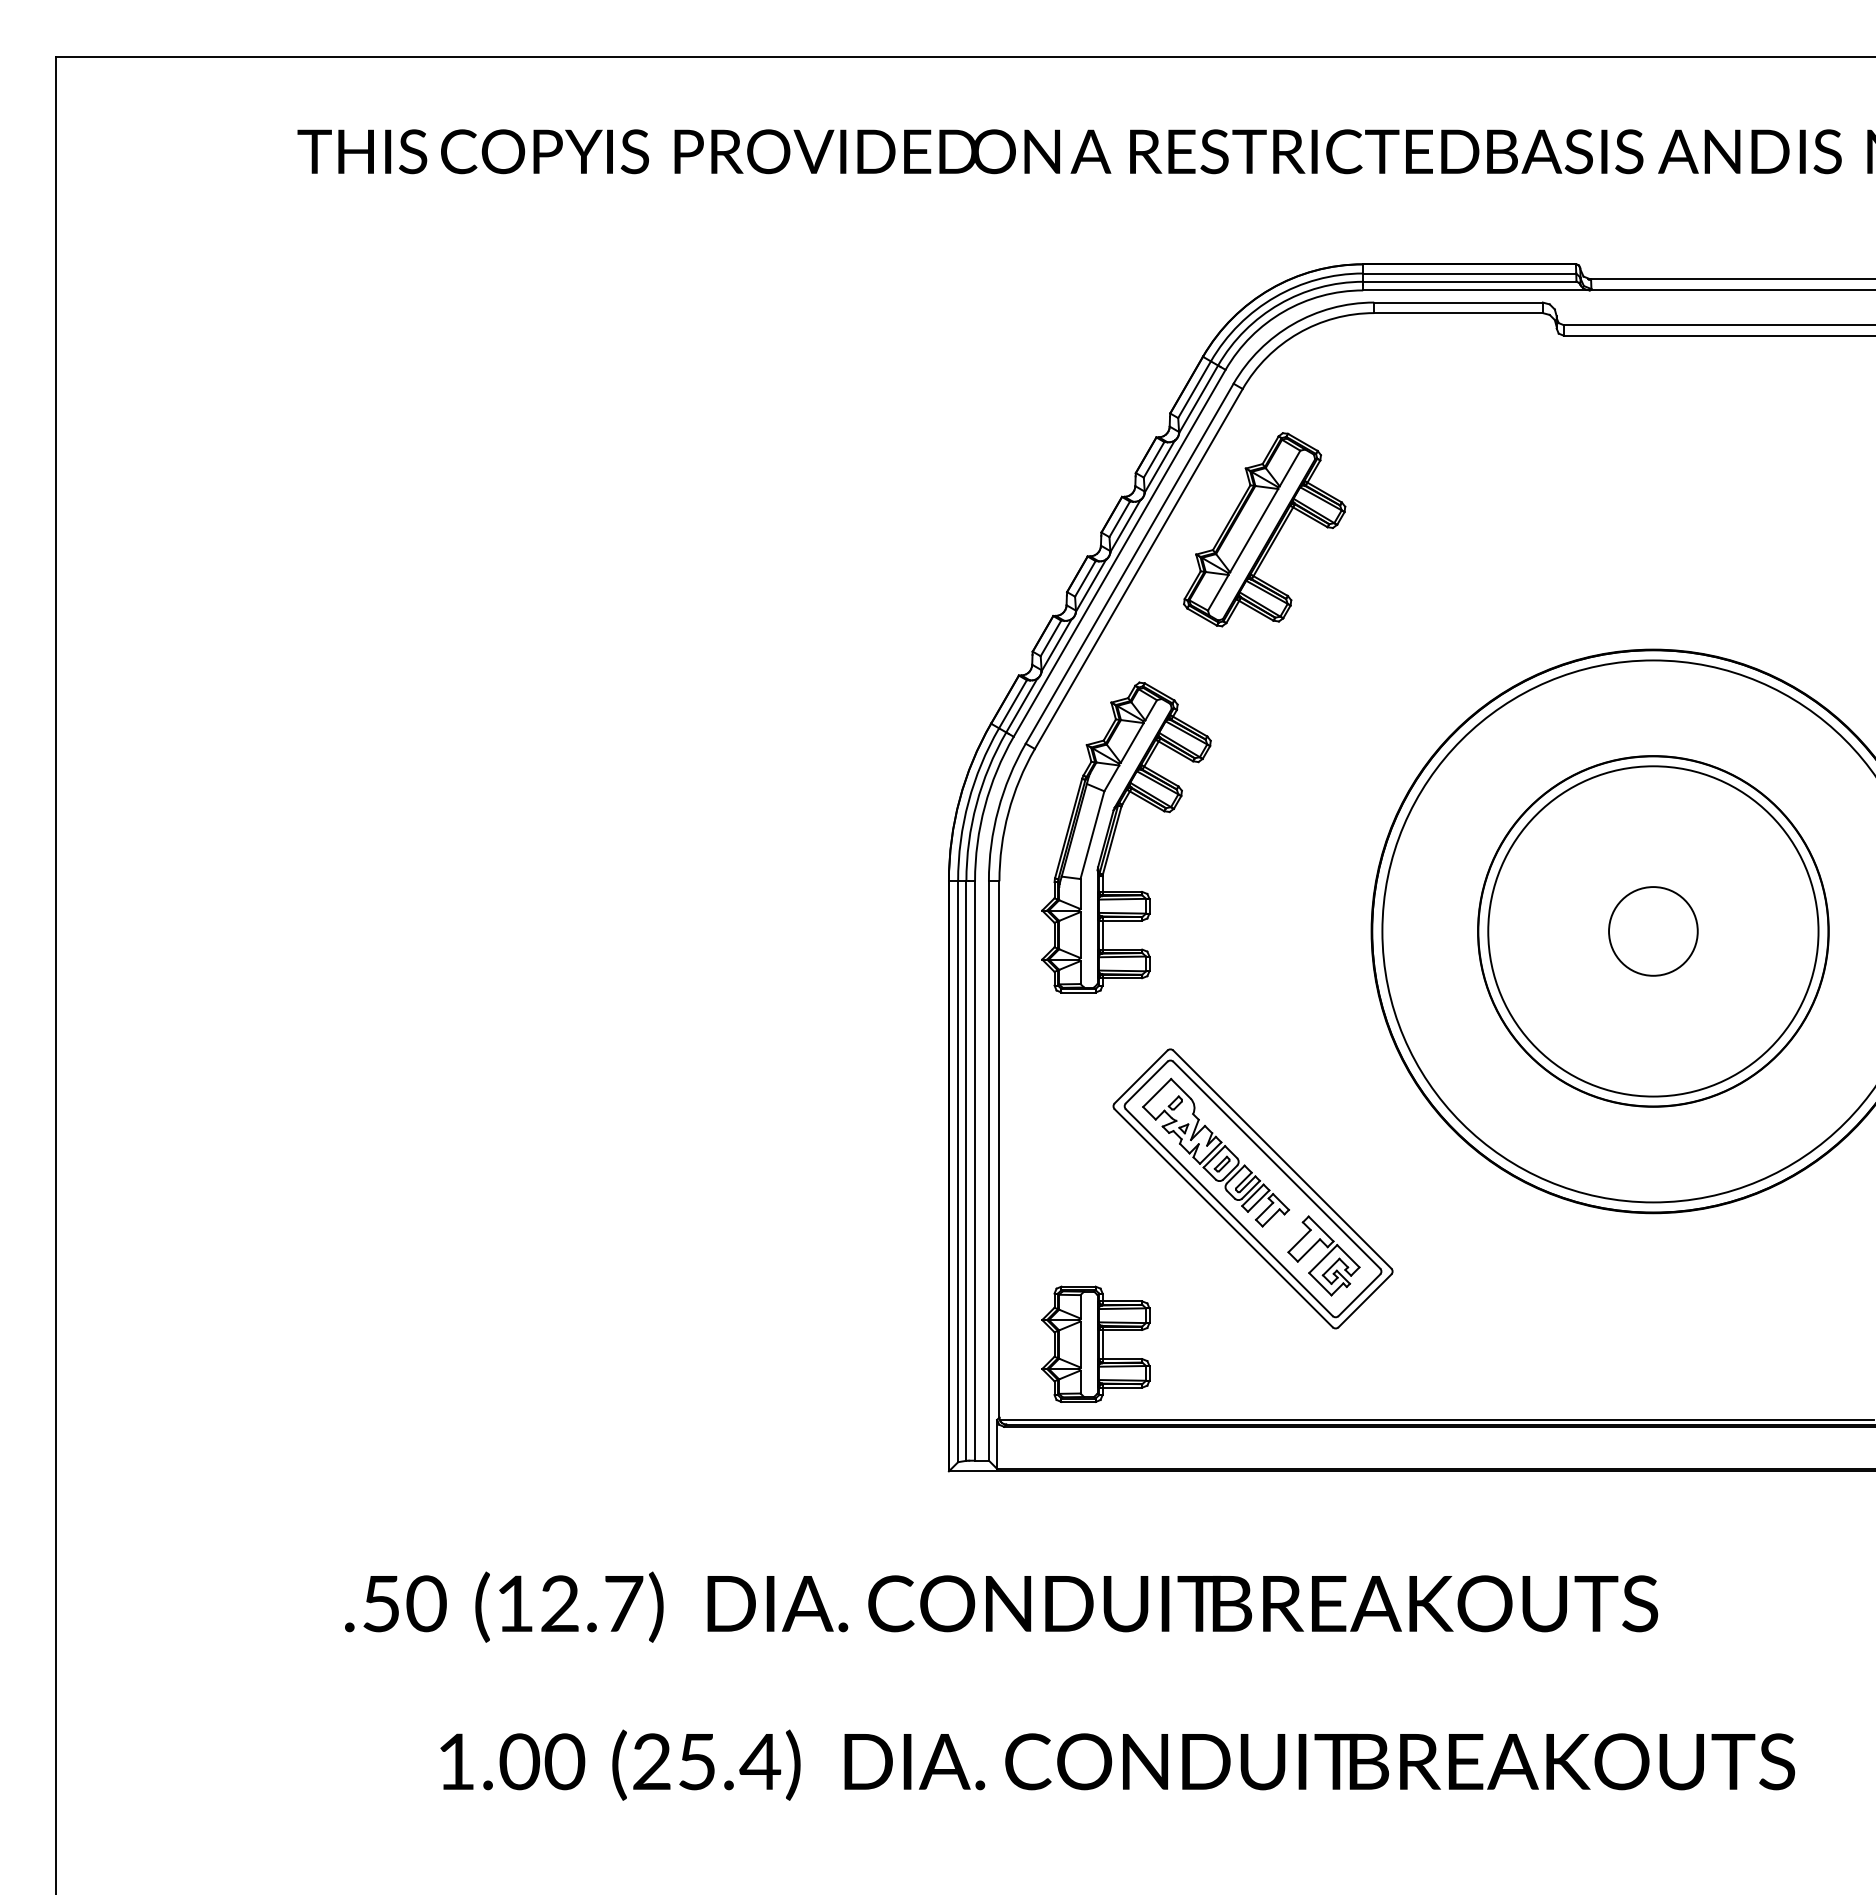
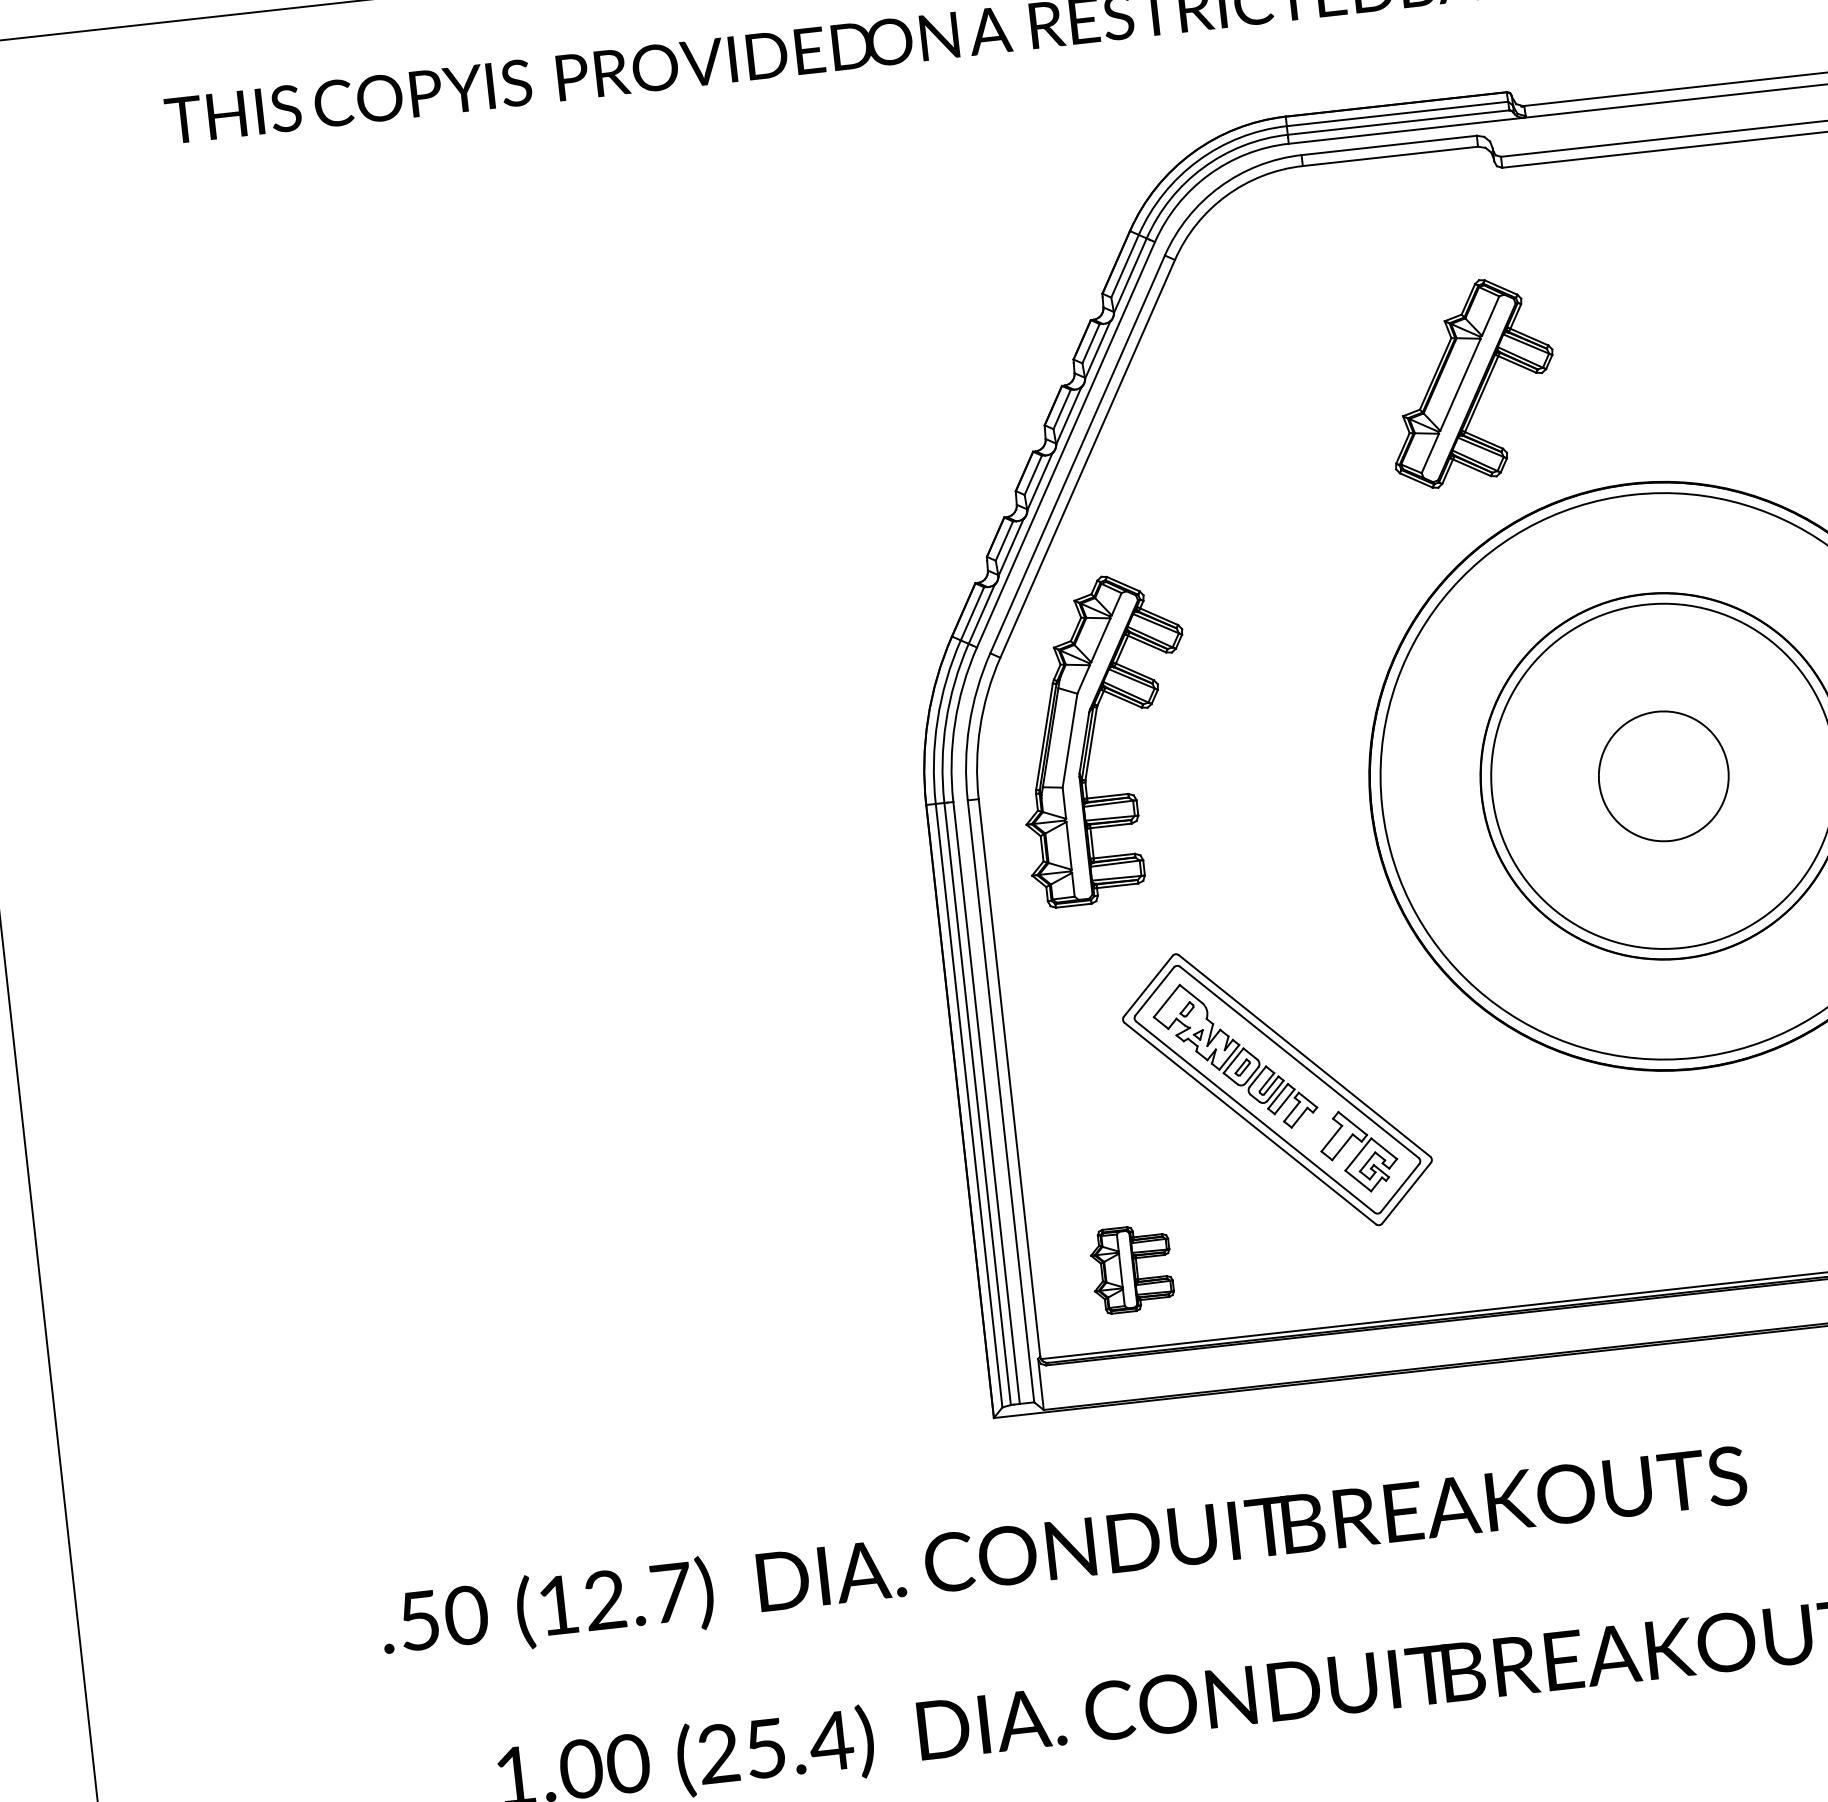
part: (1264, 529) -> (1471, 382), moved
circle: (1653, 931) -> (1663, 776), size x1.4
part: (1095, 1343) -> (1131, 1268), size x0.7

